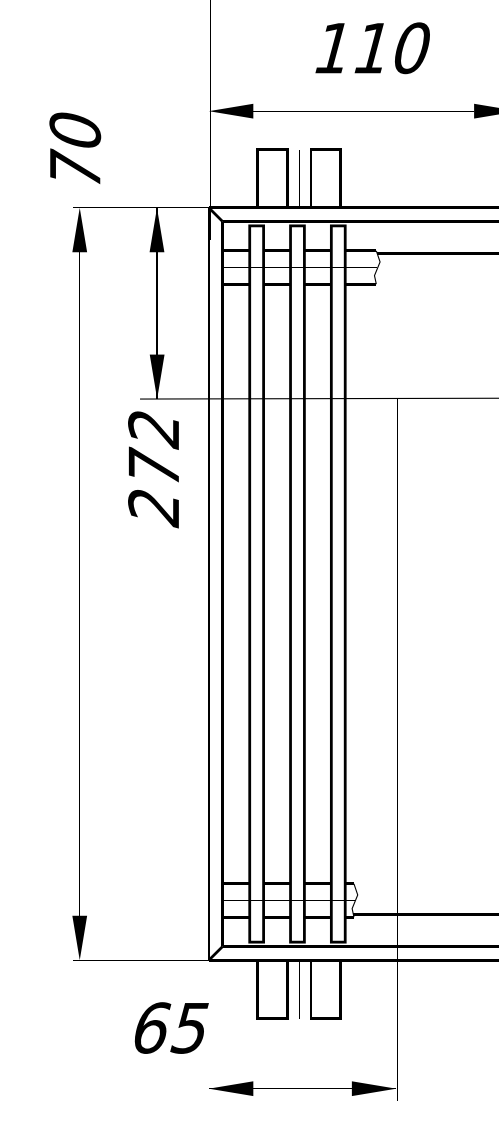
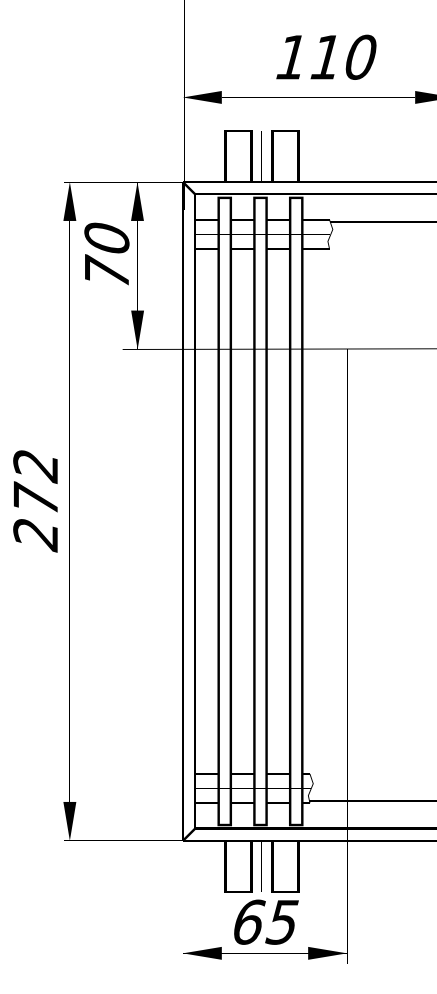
text: (372, 47) -> (326, 56), moved
text: (74, 147) -> (106, 253), moved
text: (153, 469) -> (35, 501), moved
text: (171, 1027) -> (266, 921), moved

